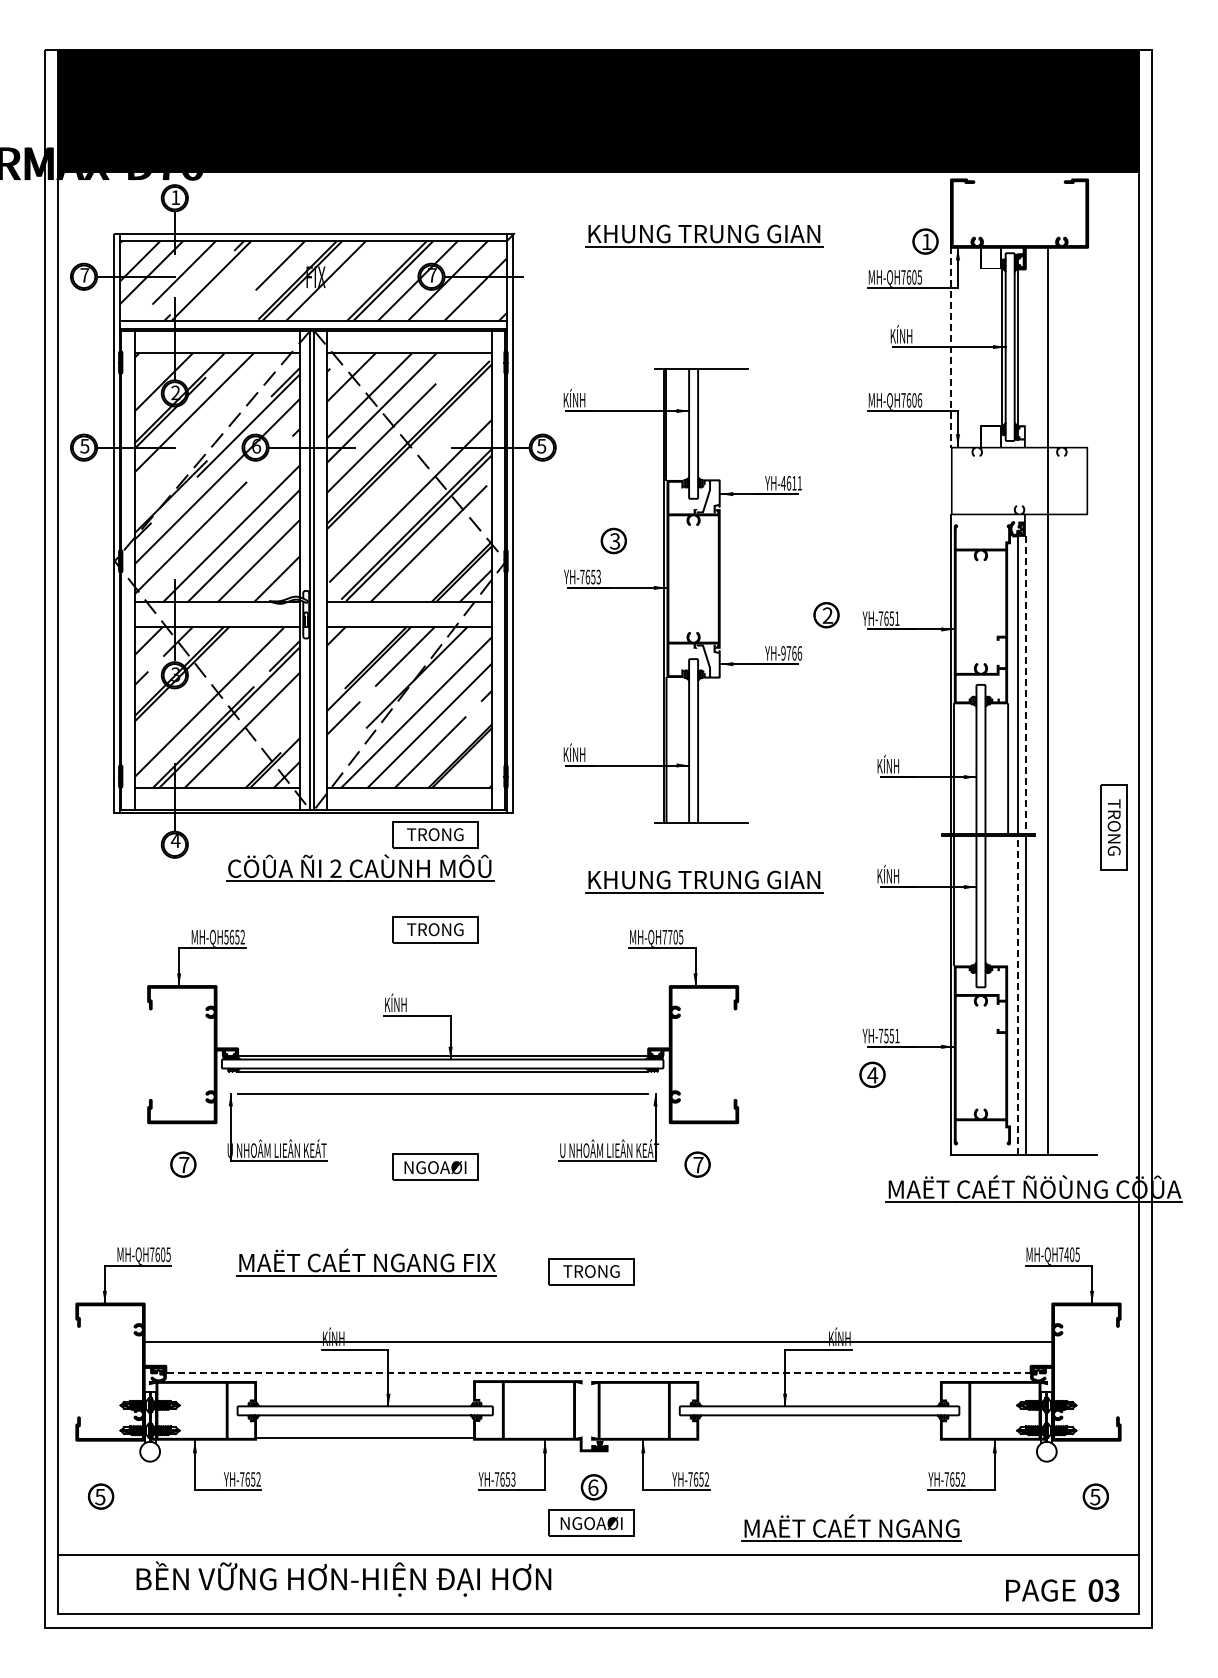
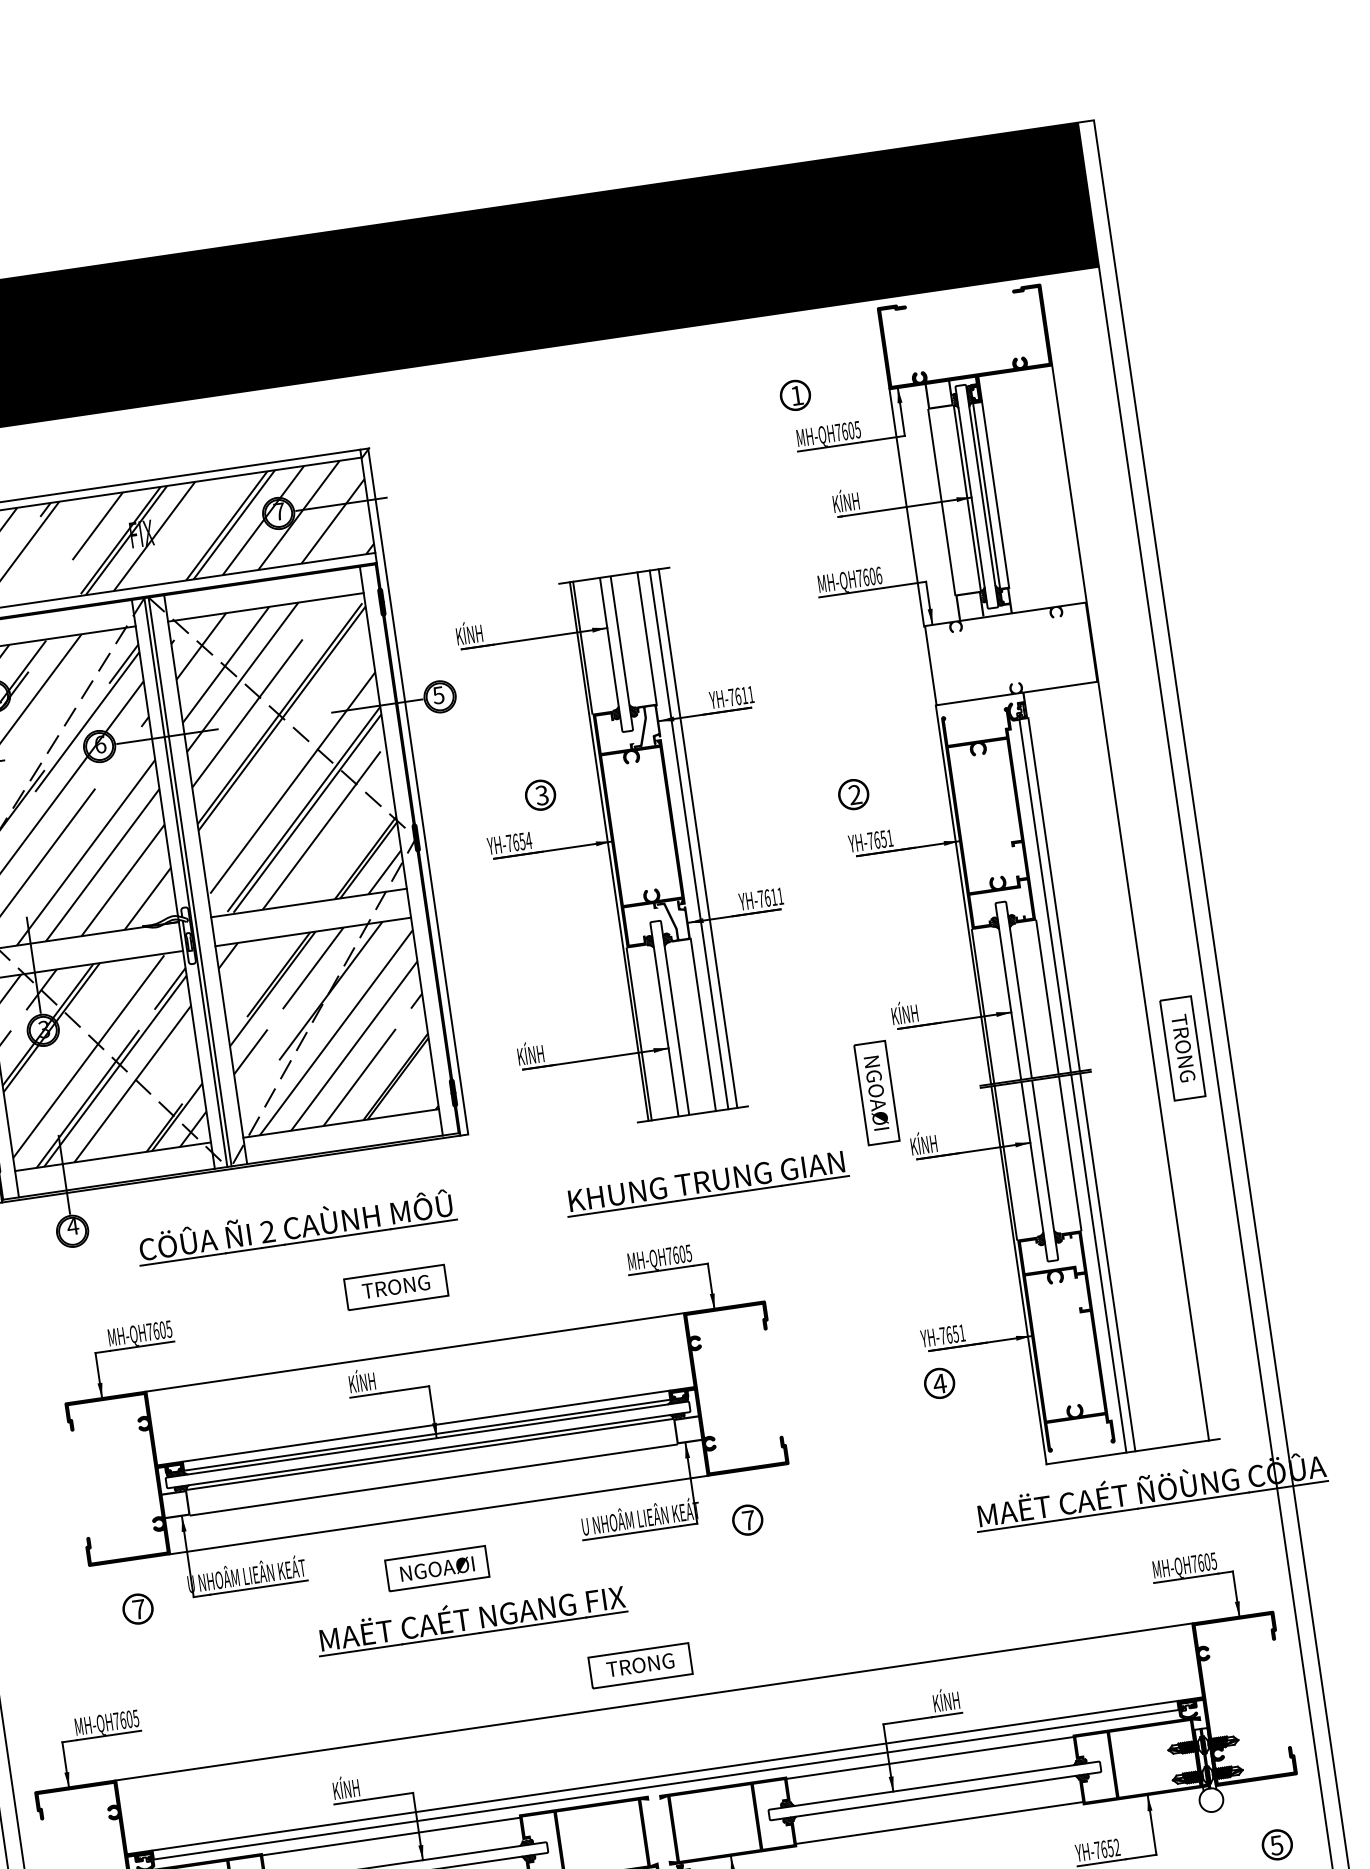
part: (704, 235) -> (595, 417), removed
part: (925, 241) -> (795, 395), moved
line: (980, 347) -> (941, 502), added
line: (1025, 347) -> (995, 494), added
line: (950, 348) -> (906, 508), dashed -> solid
line: (720, 424) -> (646, 638), added
text: (783, 483) -> (731, 697), YH-4611 -> YH-7611
text: (598, 576) -> (528, 839), YH-7653 -> YH-7654
line: (731, 595) -> (689, 839), added
line: (738, 595) -> (697, 838), added
part: (826, 615) -> (853, 794), moved
text: (791, 653) -> (770, 897), YH-9766 -> YH-7611
line: (1026, 685) -> (1054, 895), dashed -> solid
line: (1048, 700) -> (1130, 902), moved
line: (720, 749) -> (703, 1023), added
part: (855, 827) -> (876, 1093), added
part: (435, 834) -> (379, 1174), removed
line: (1008, 900) -> (1070, 1153), added
text: (234, 936) -> (159, 1329), MH-QH5652 -> MH-QH7605
text: (670, 936) -> (676, 1254), MH-QH7705 -> MH-QH7605
line: (442, 986) -> (414, 1353), added
line: (1018, 994) -> (1098, 1262), dashed -> solid
text: (886, 1035) -> (949, 1334), YH-7551 -> YH-7651
line: (442, 1048) -> (425, 1426), added
fill: (227, 1082) -> (176, 1504), added
fill: (658, 1082) -> (687, 1429), added
line: (442, 1123) -> (438, 1515), added
text: (1066, 1254) -> (1200, 1562), MH-QH7405 -> MH-QH7605
part: (359, 1262) -> (463, 1619), moved
line: (598, 1341) -> (654, 1701), moved
line: (598, 1365) -> (664, 1775), added
line: (598, 1373) -> (666, 1784), dashed -> solid
line: (365, 1383) -> (391, 1837), added
line: (819, 1383) -> (930, 1758), added
line: (819, 1437) -> (939, 1822), added

